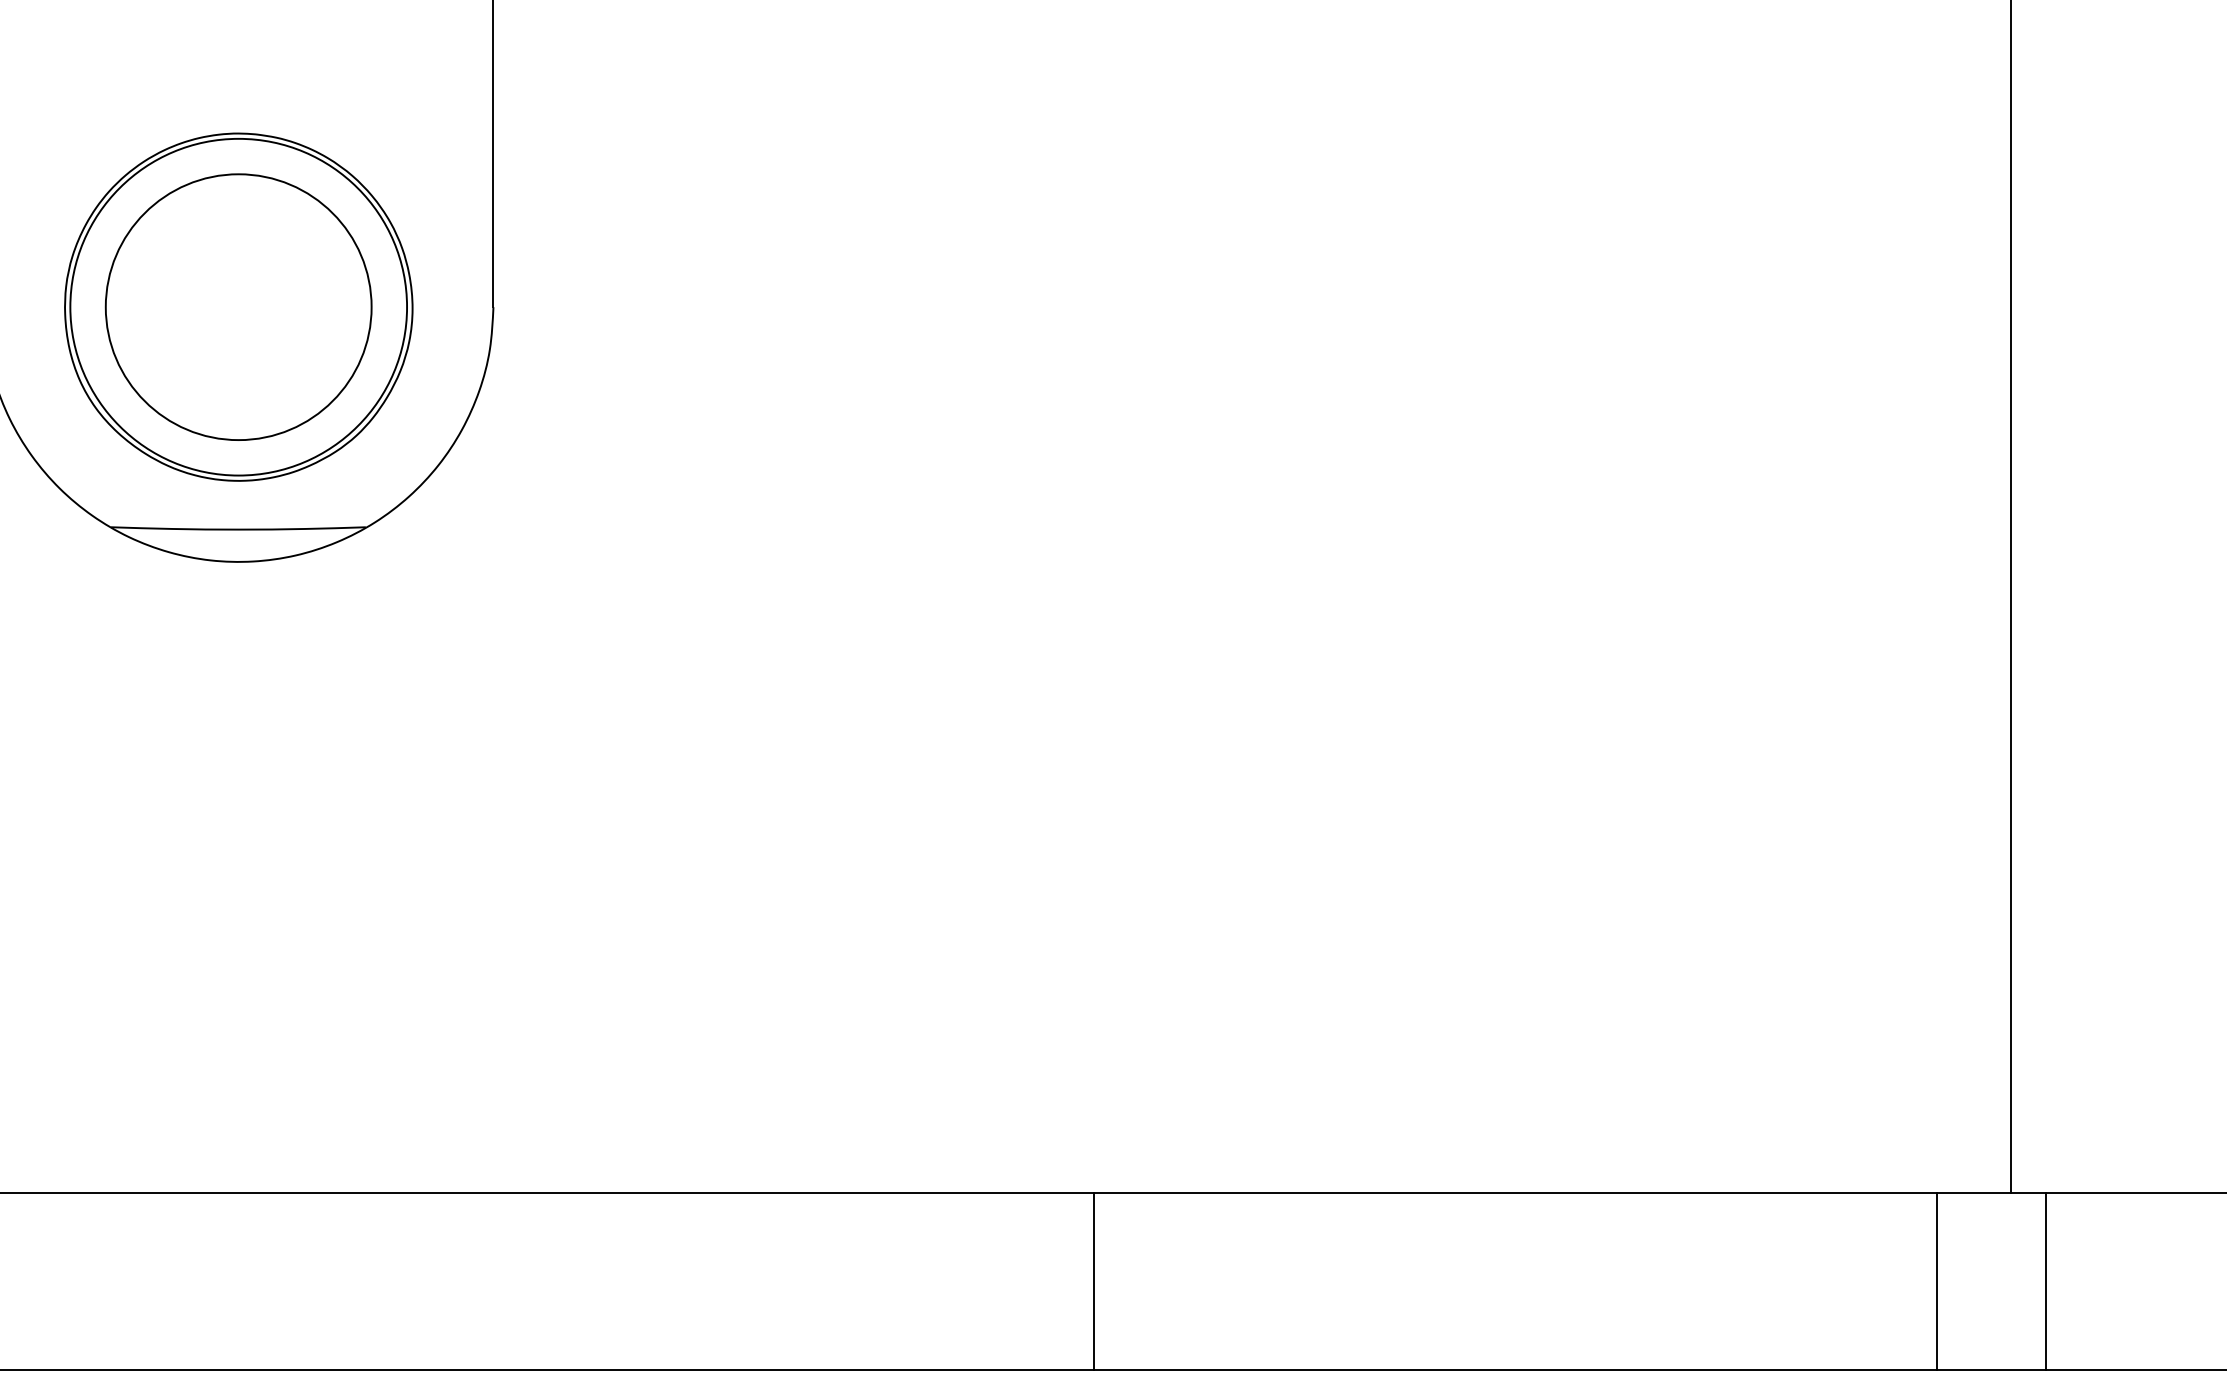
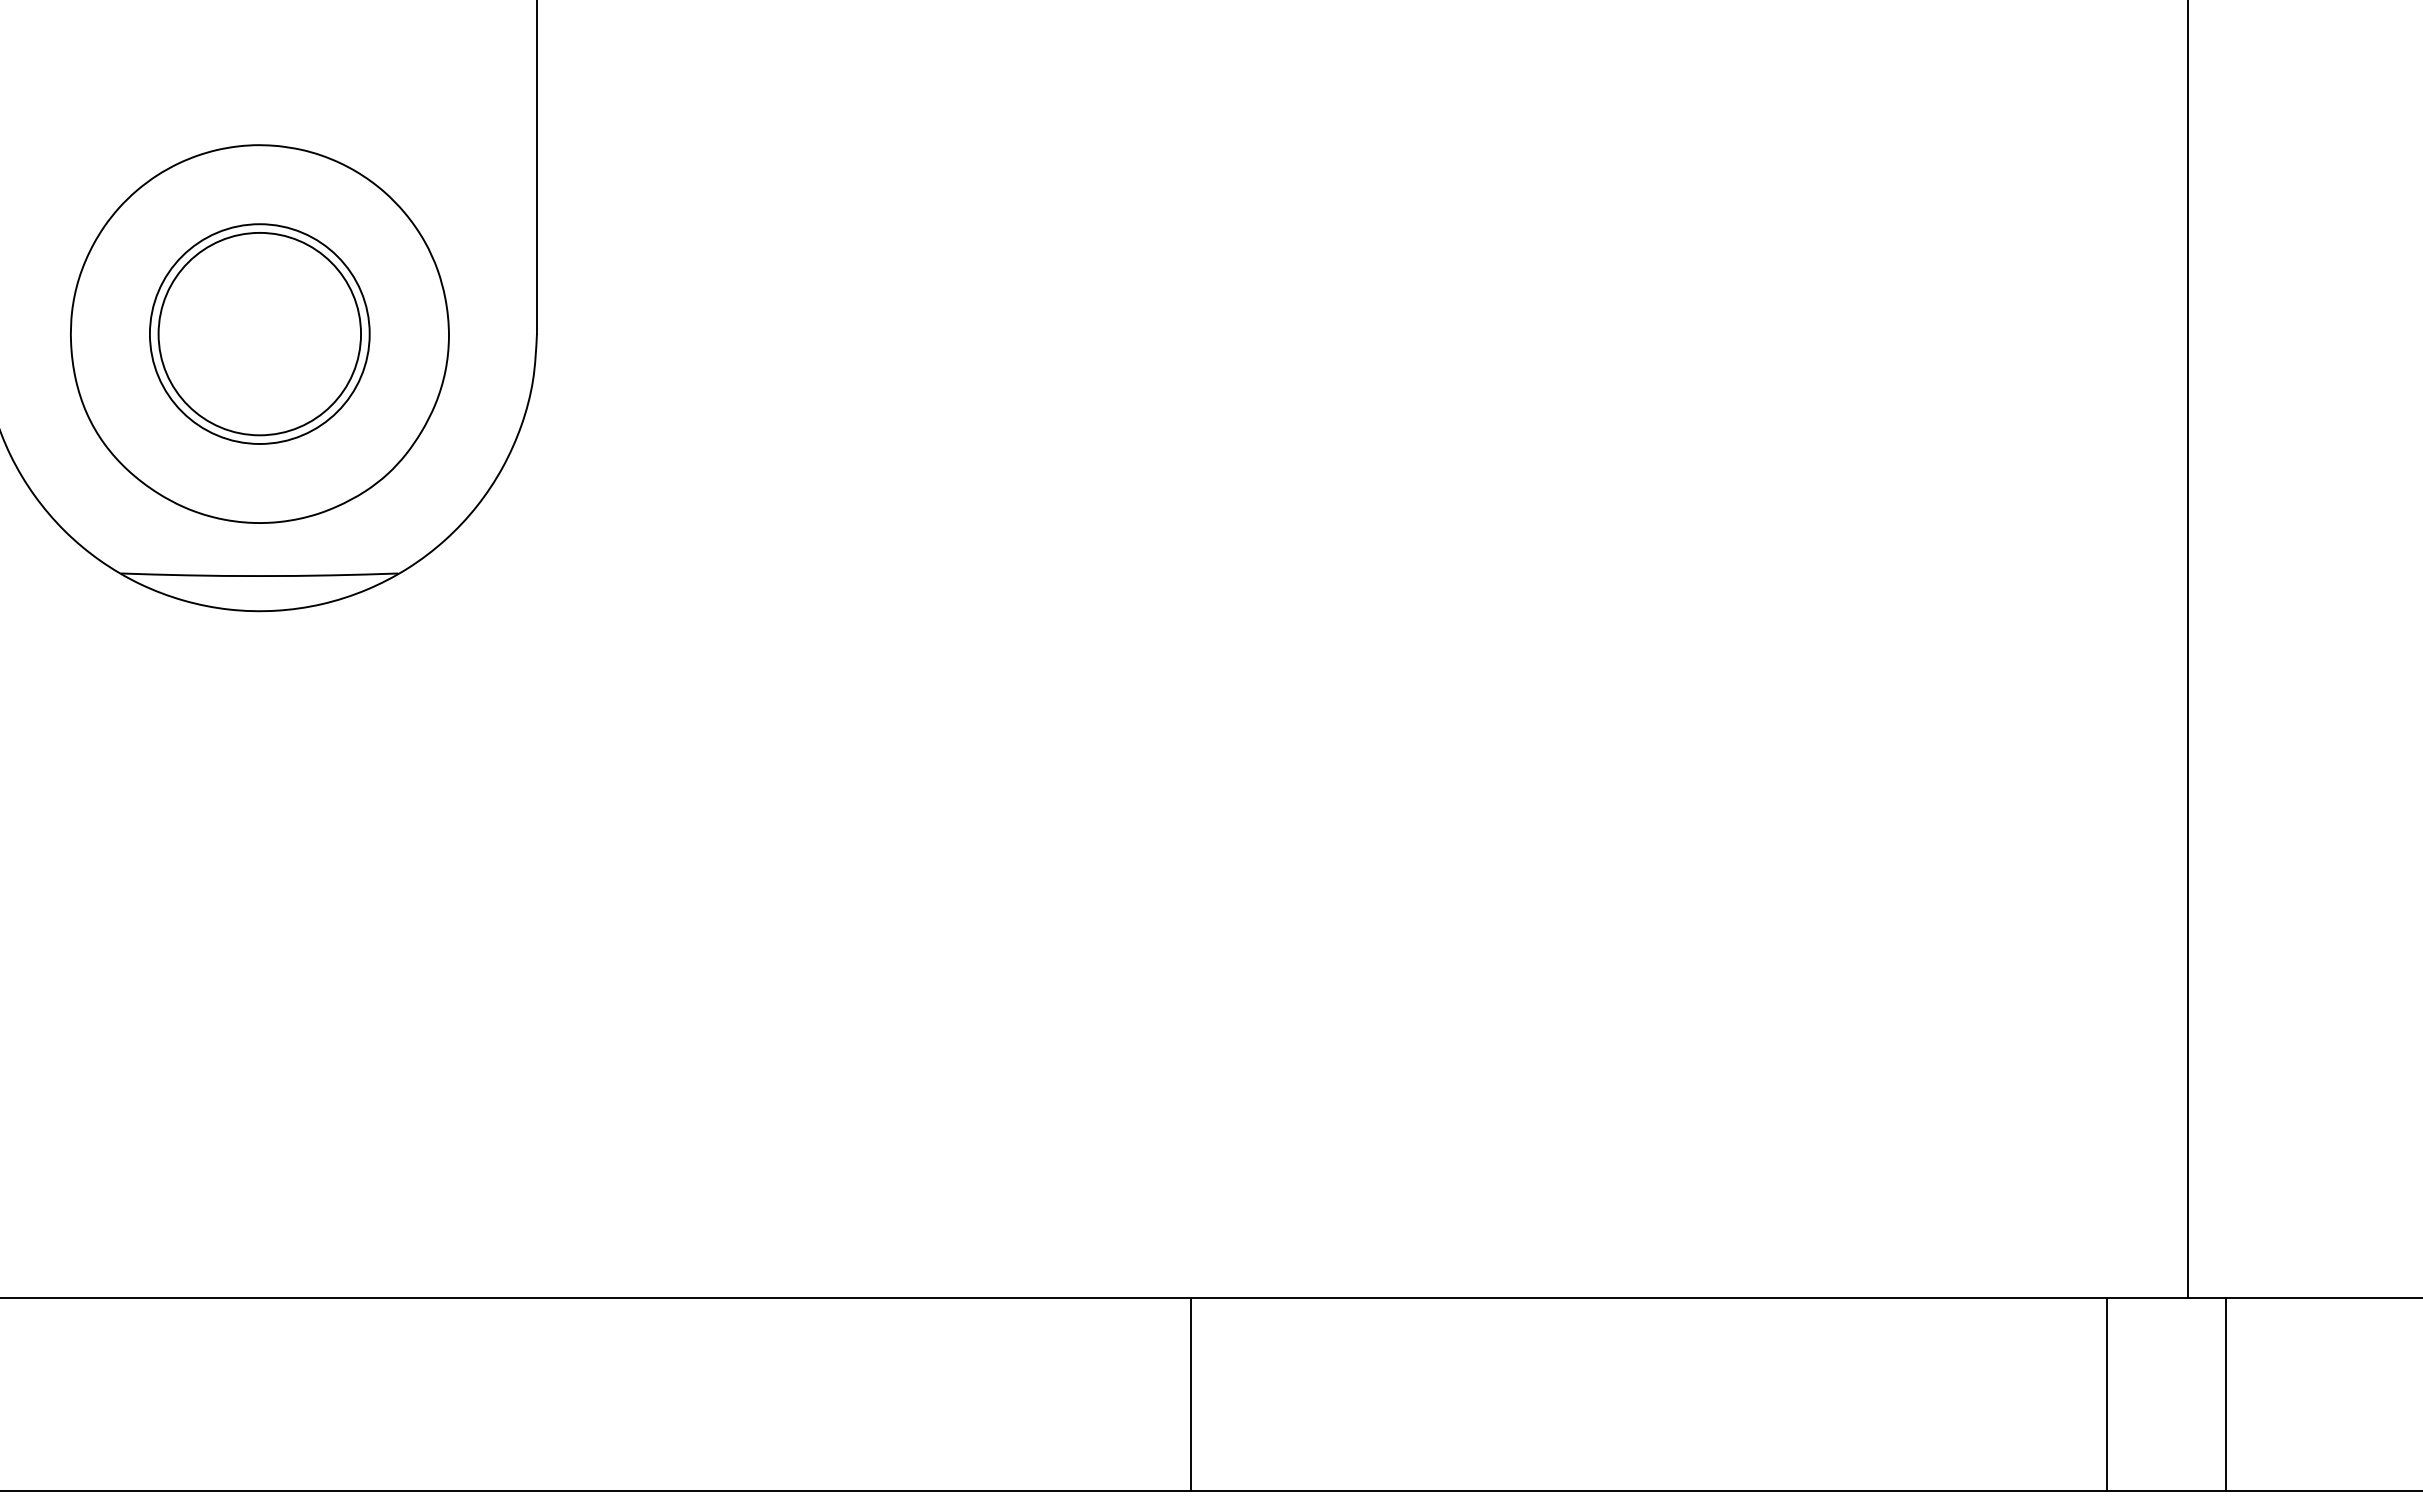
circle: (238, 306) -> (259, 333), size x0.6
circle: (238, 306) -> (259, 333), size x0.7

